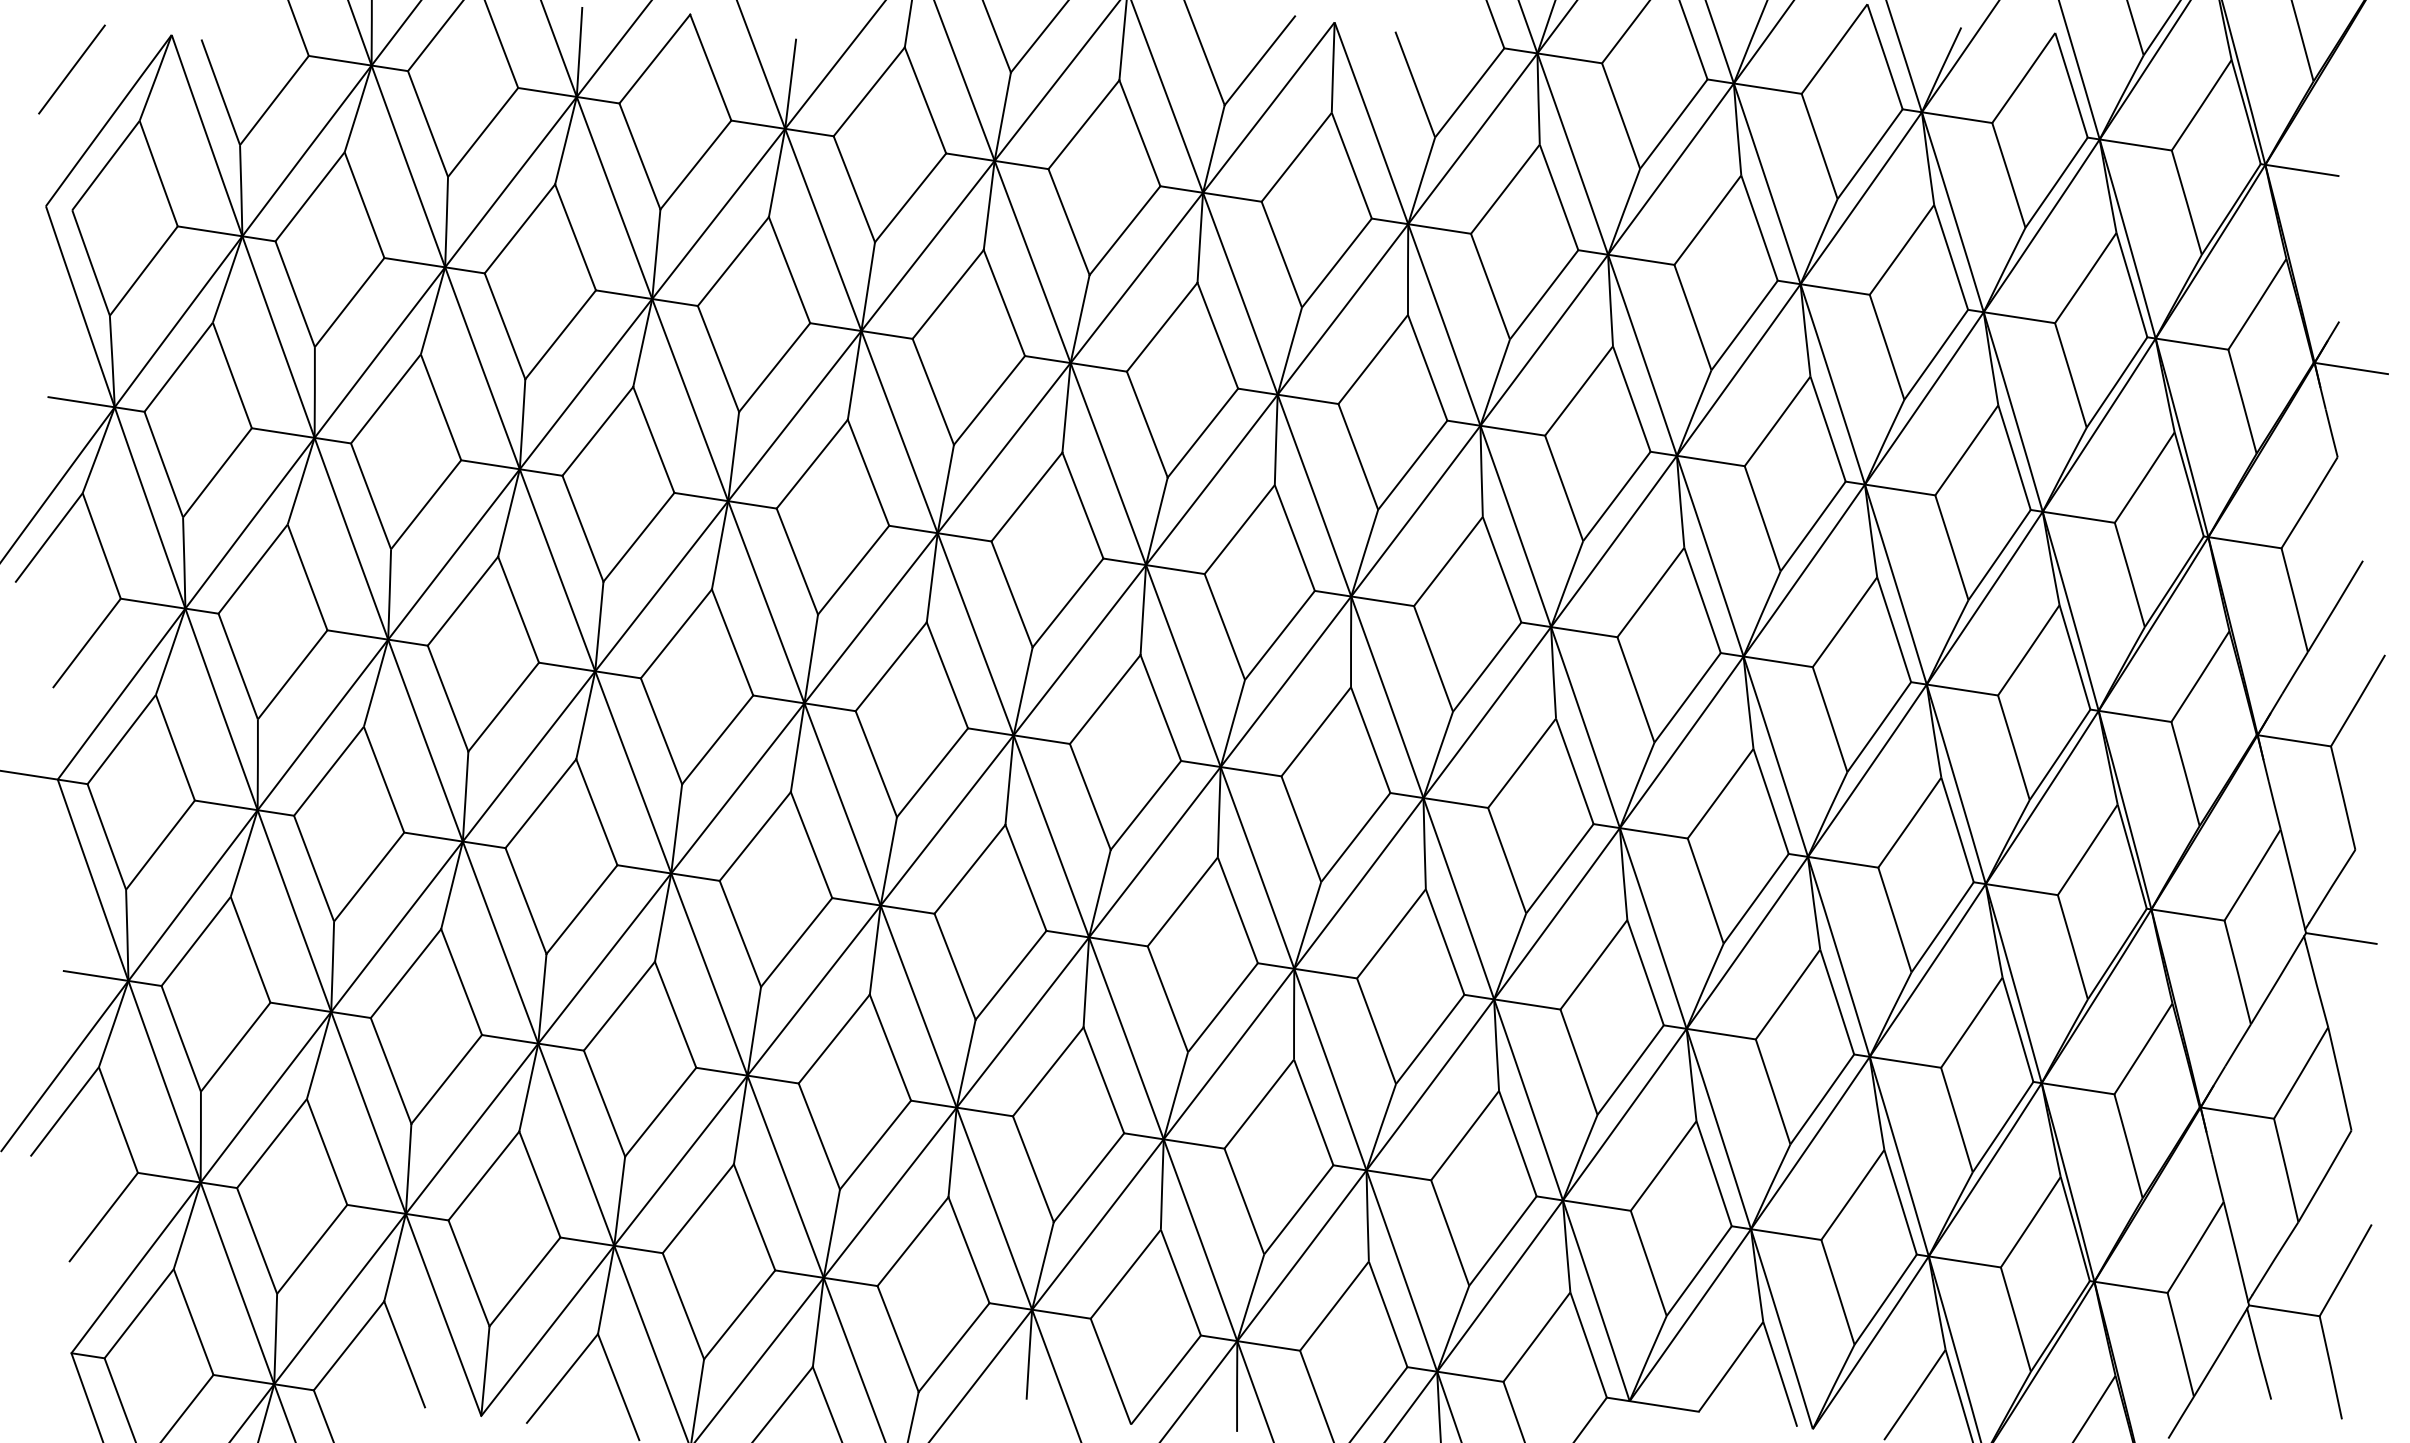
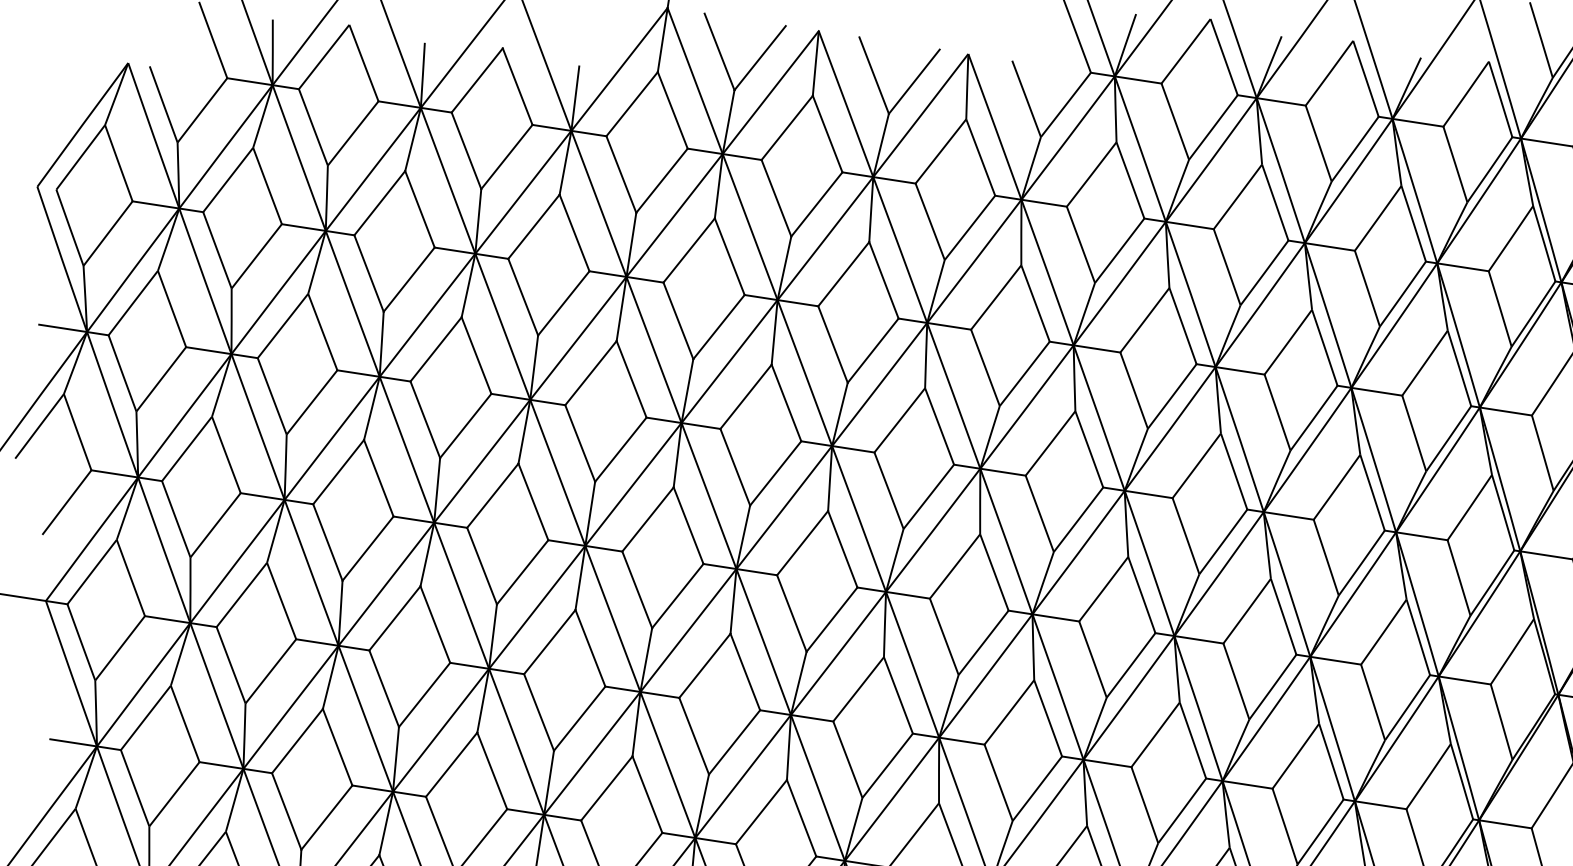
line: (71, 69) -> (55, 88), removed

